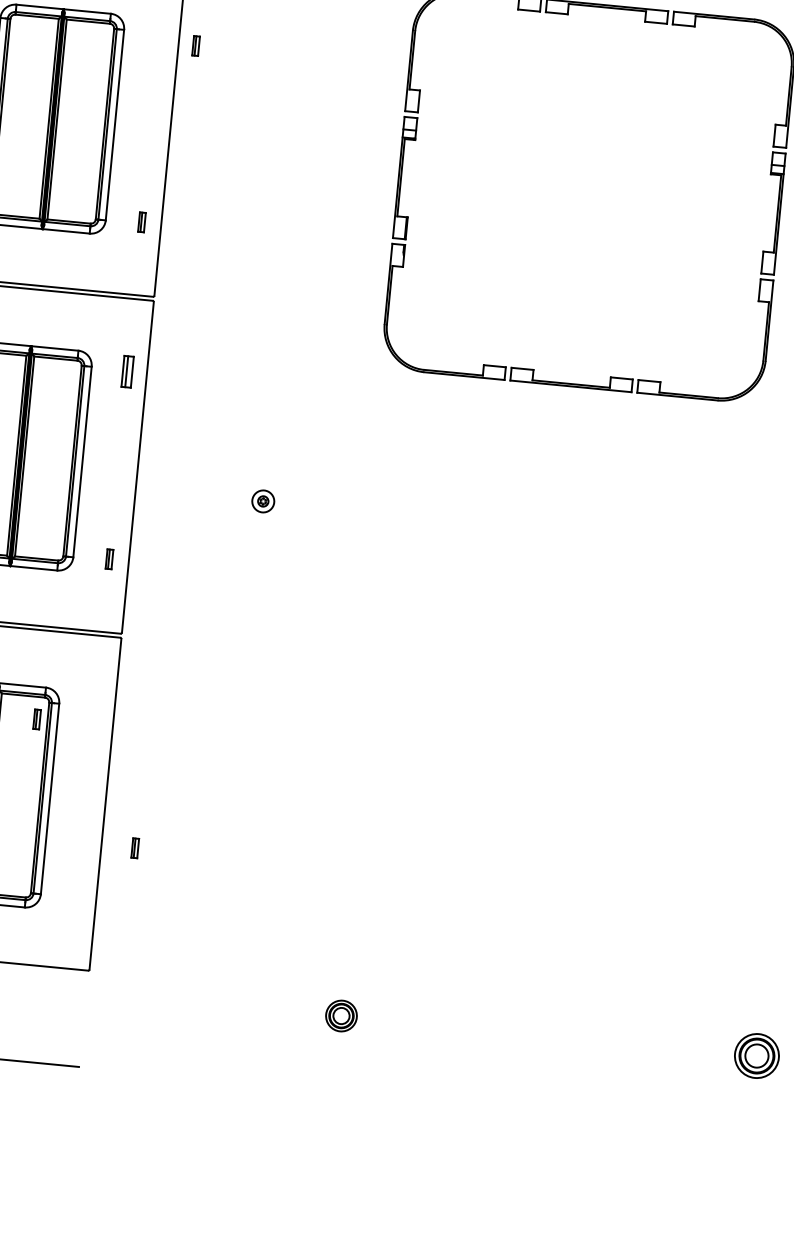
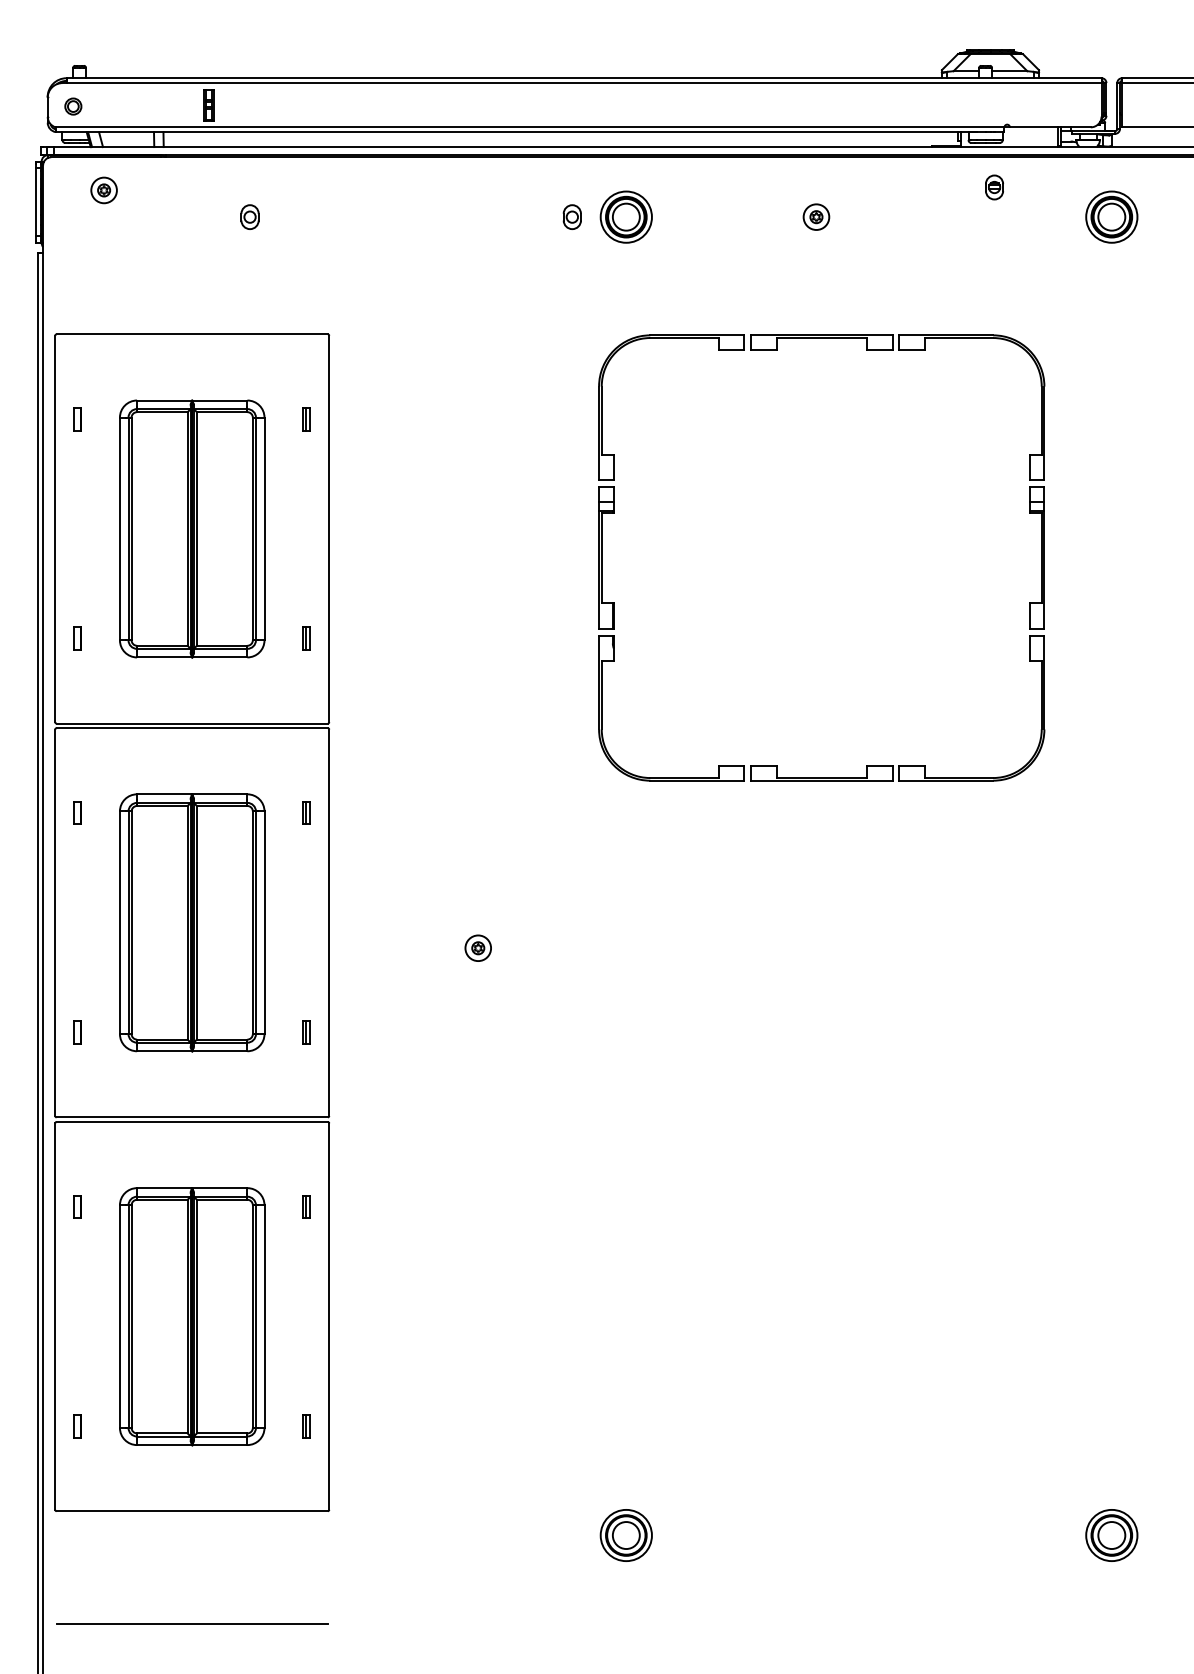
part: (195, 46) -> (306, 419), moved
part: (127, 371) -> (306, 812), size x0.62
part: (37, 719) -> (306, 1206), moved
part: (135, 848) -> (306, 1426), moved
part: (340, 1015) -> (625, 1535), size x1.43

